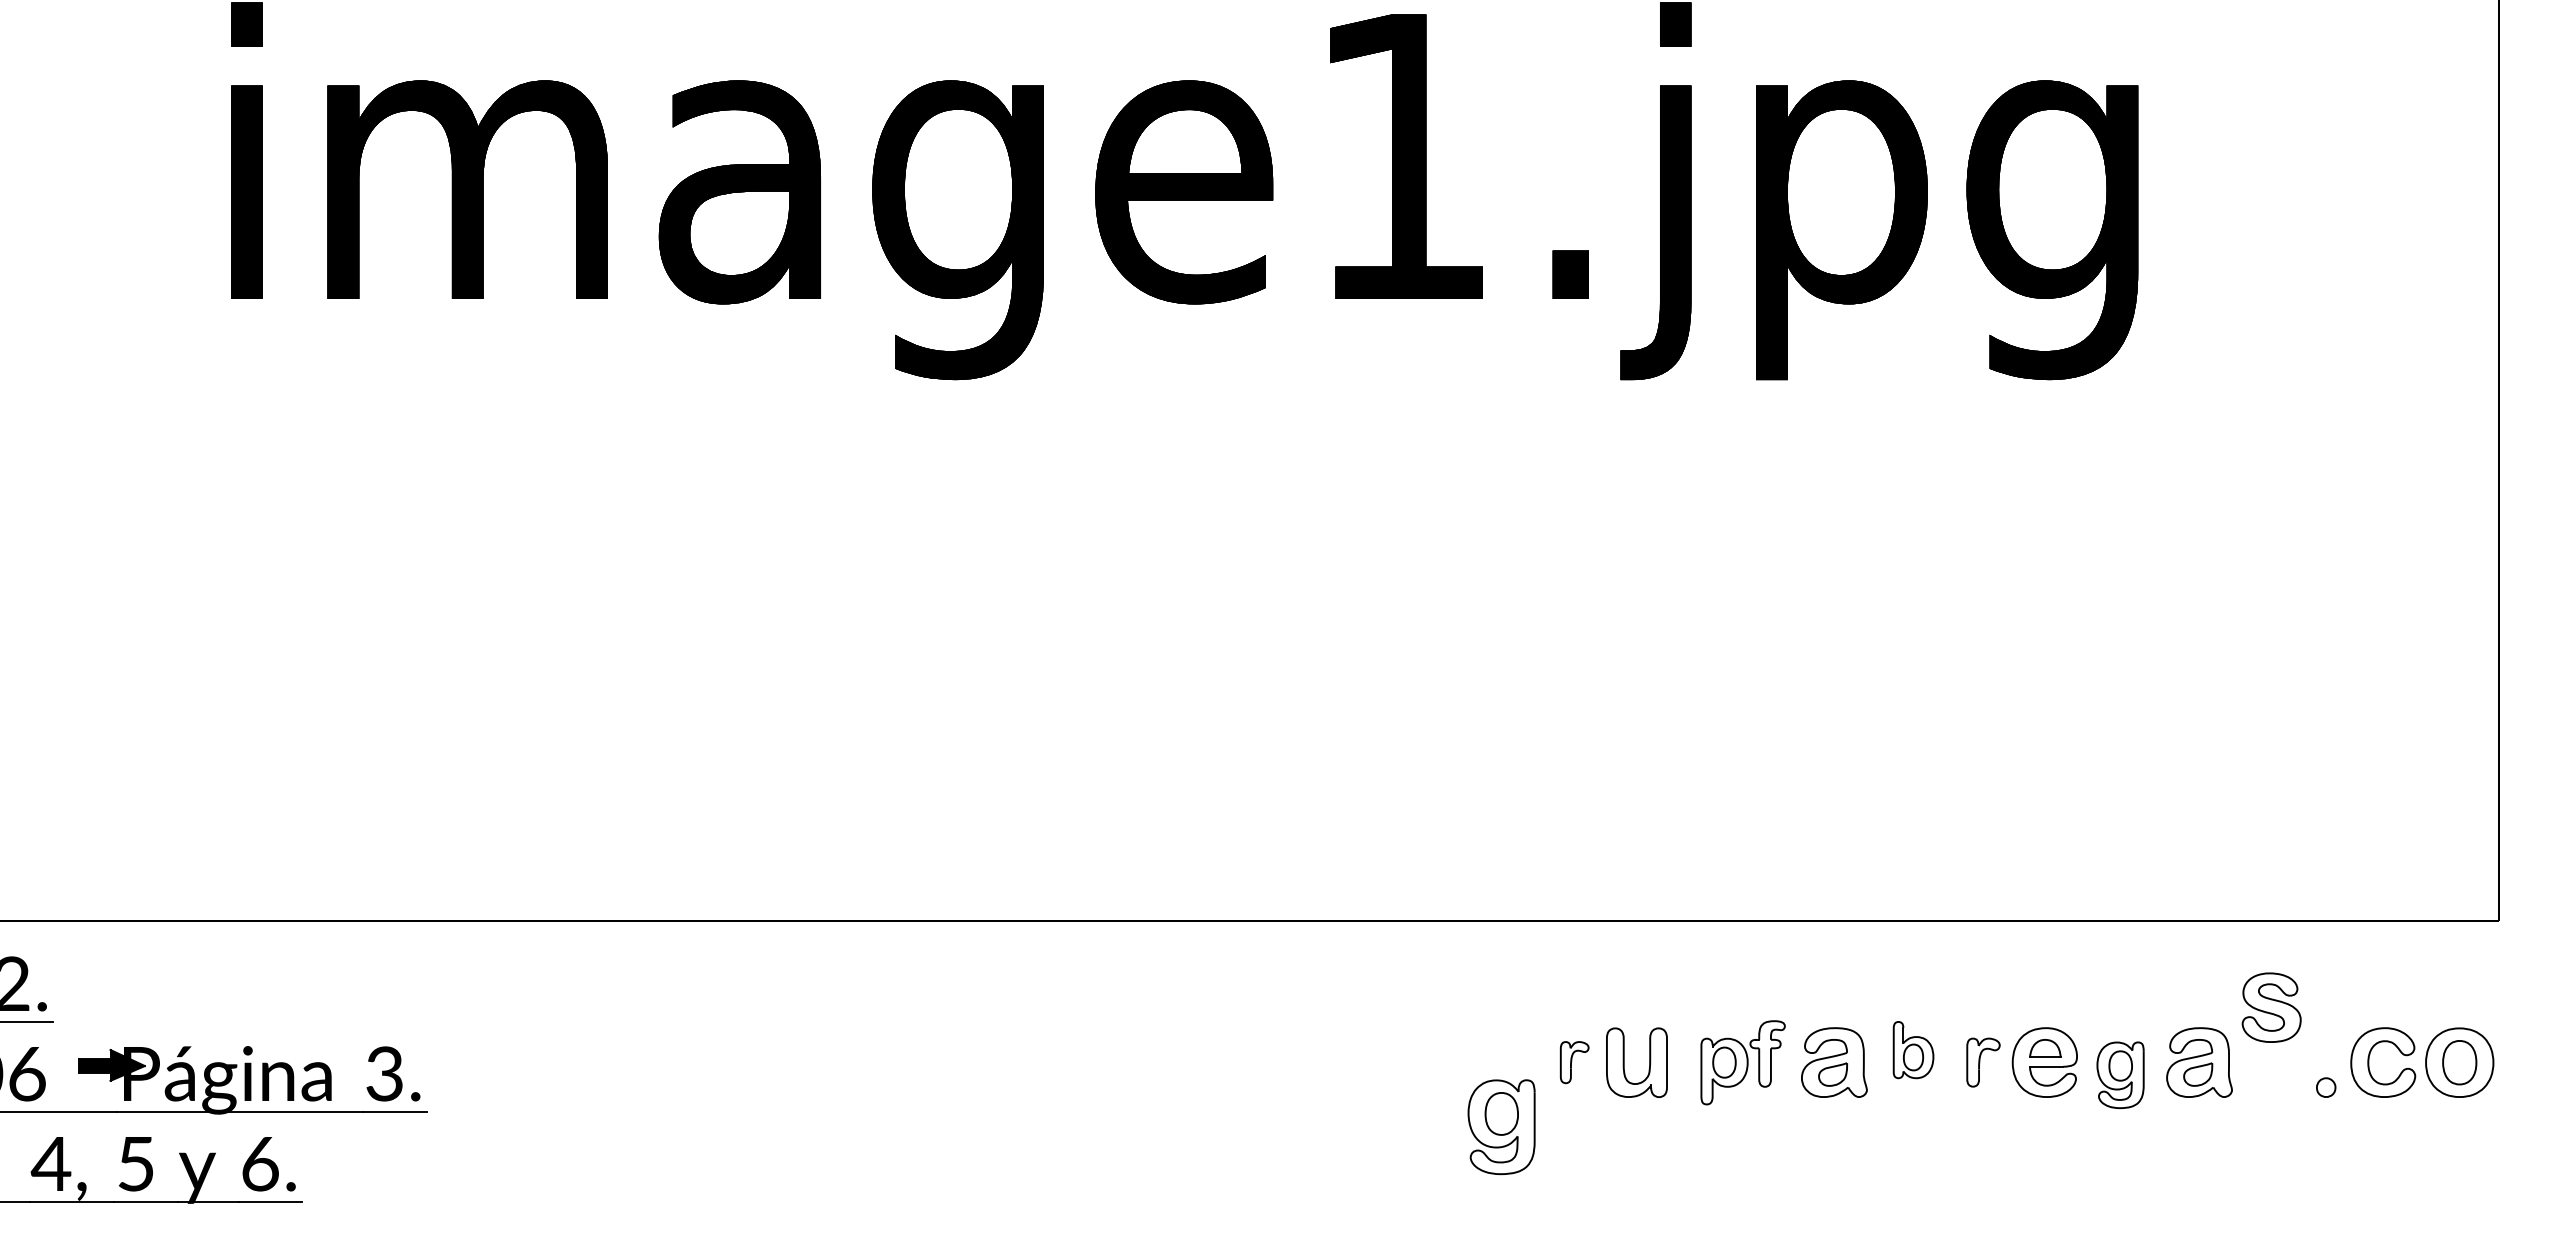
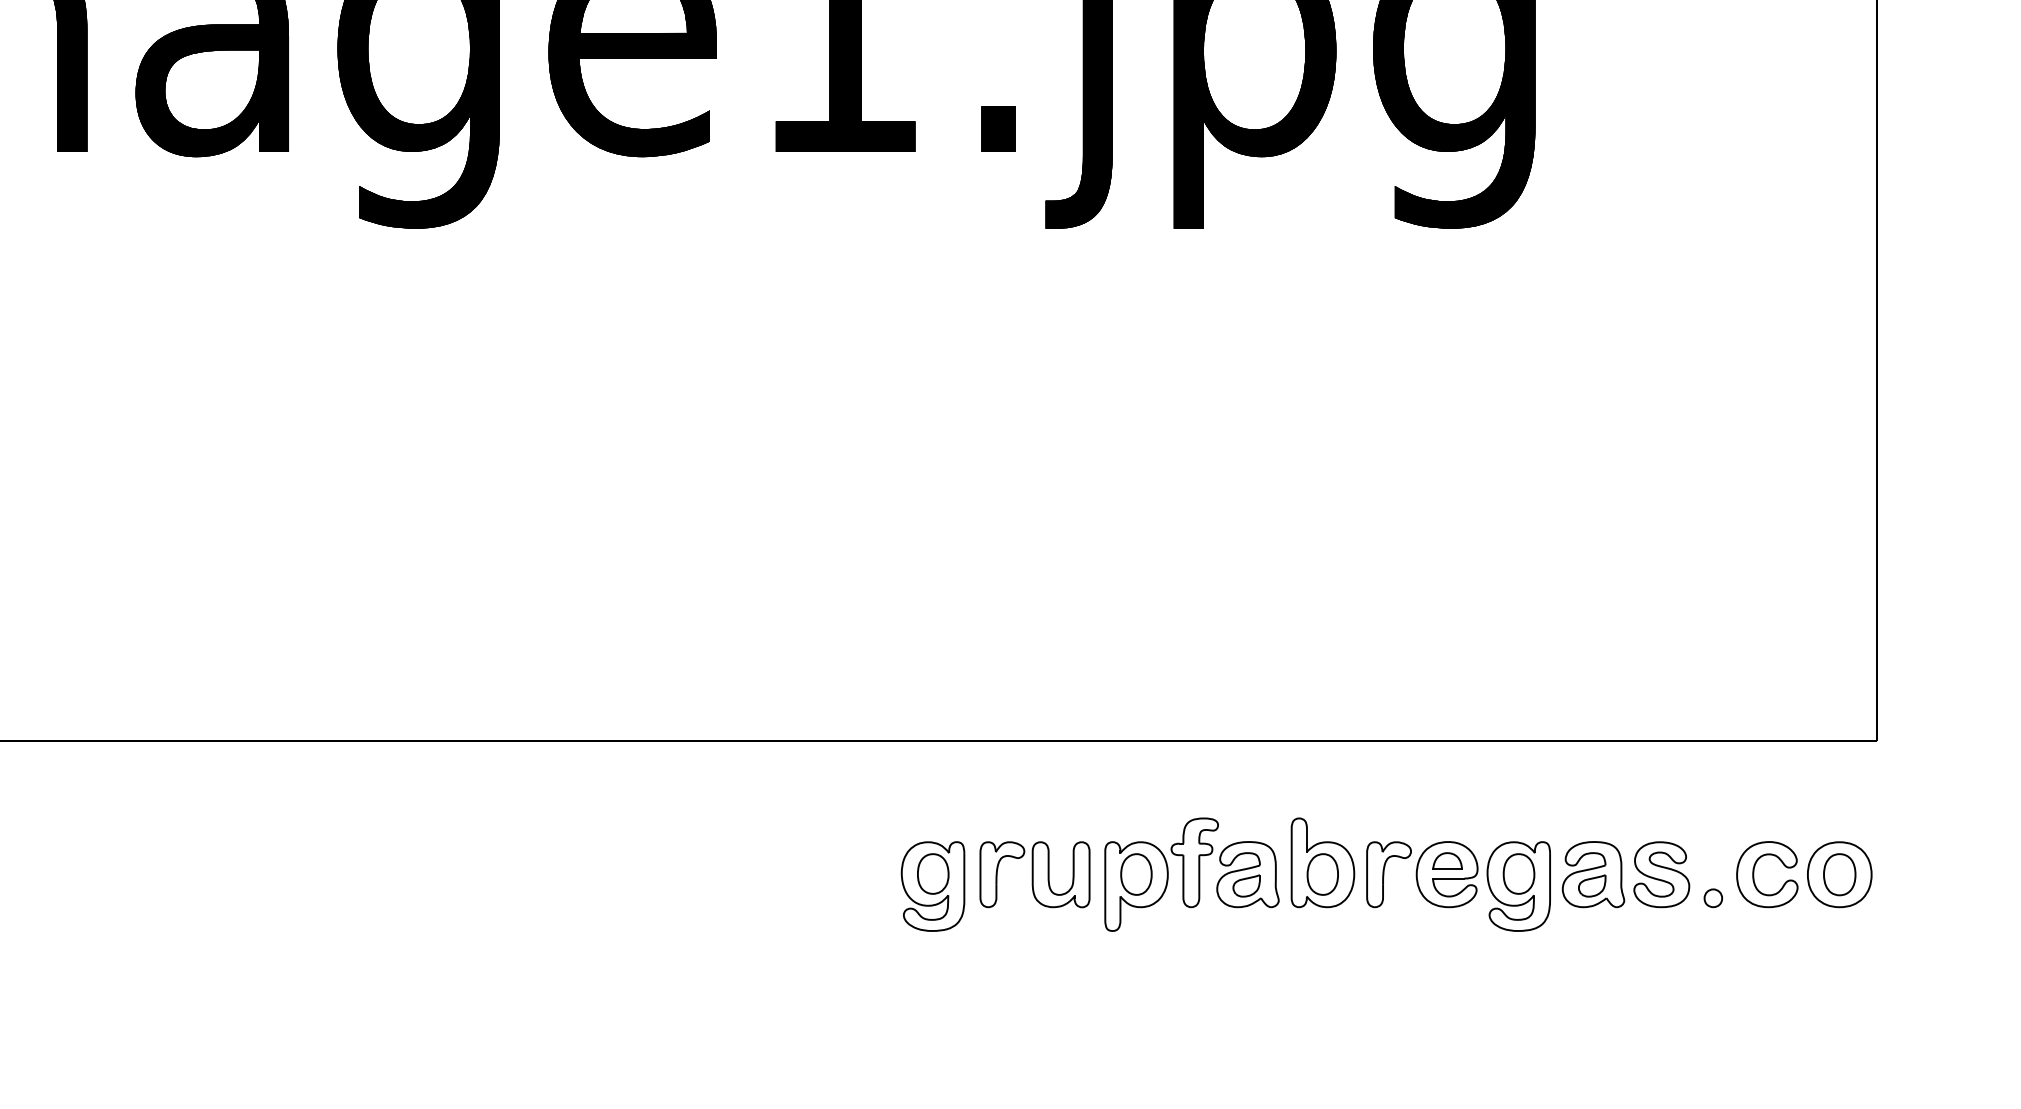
part: (2271, 1007) -> (1661, 874), moved
part: (1913, 1049) -> (1322, 862), size x1.67
part: (1574, 1062) -> (1002, 874), size x1.67
part: (1742, 1062) -> (1161, 874), size x1.43
part: (1983, 1062) -> (1389, 874), size x1.43
part: (2120, 1075) -> (1518, 886), size x1.43
part: (1501, 1127) -> (932, 886), moved

